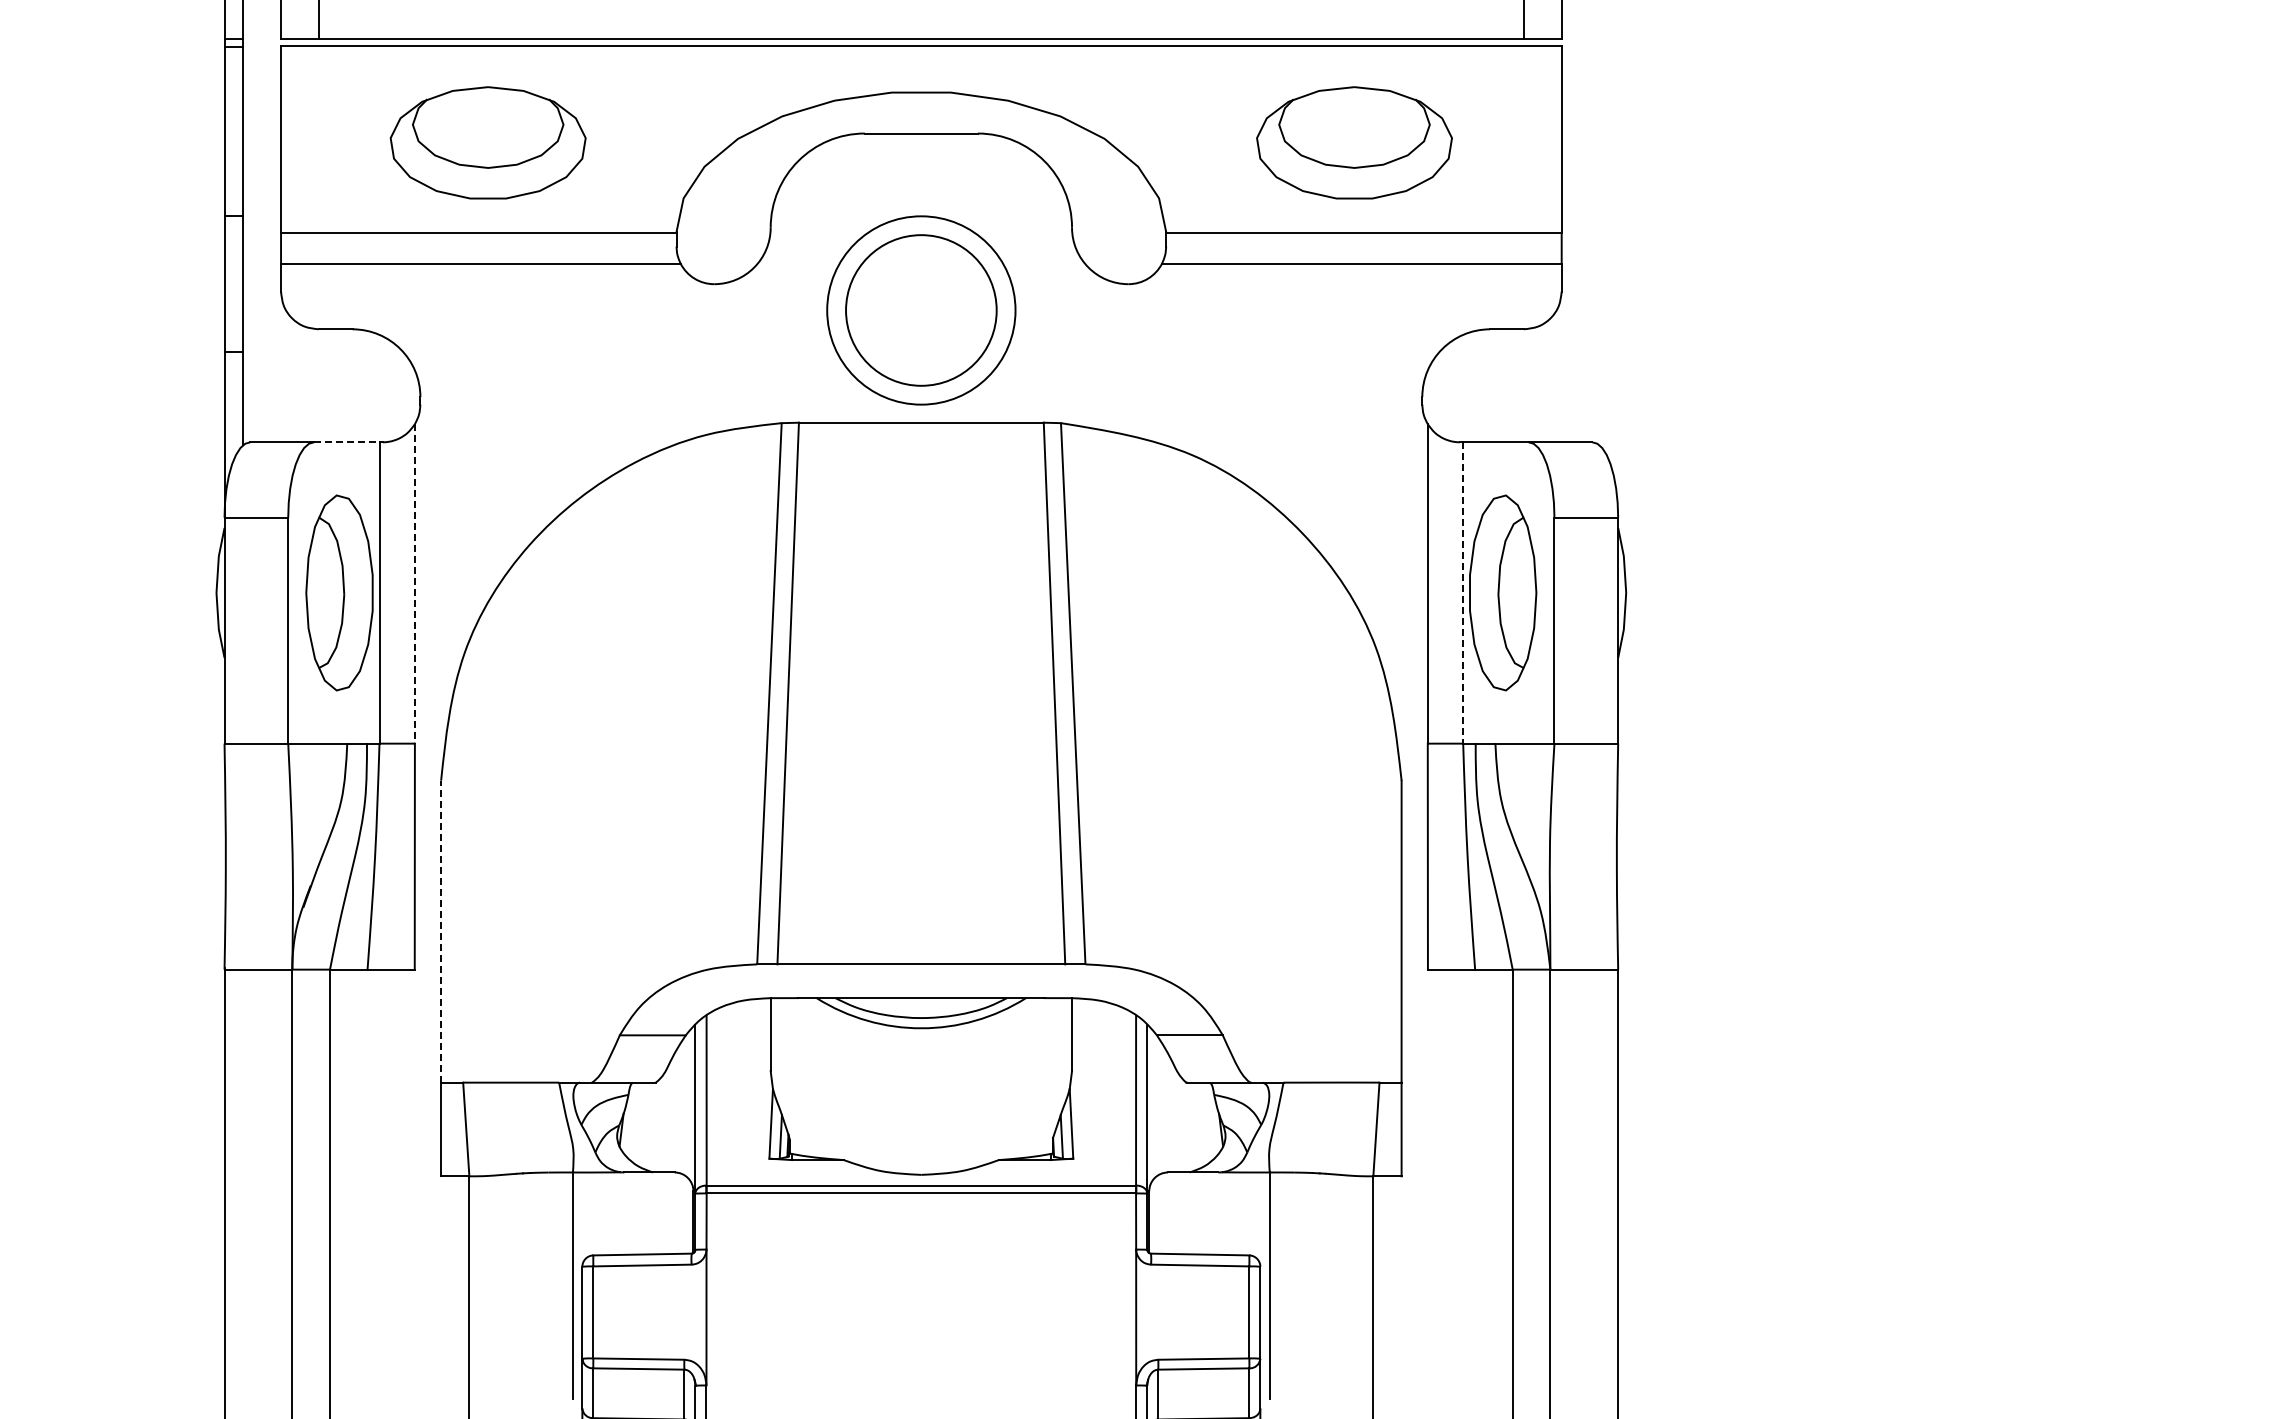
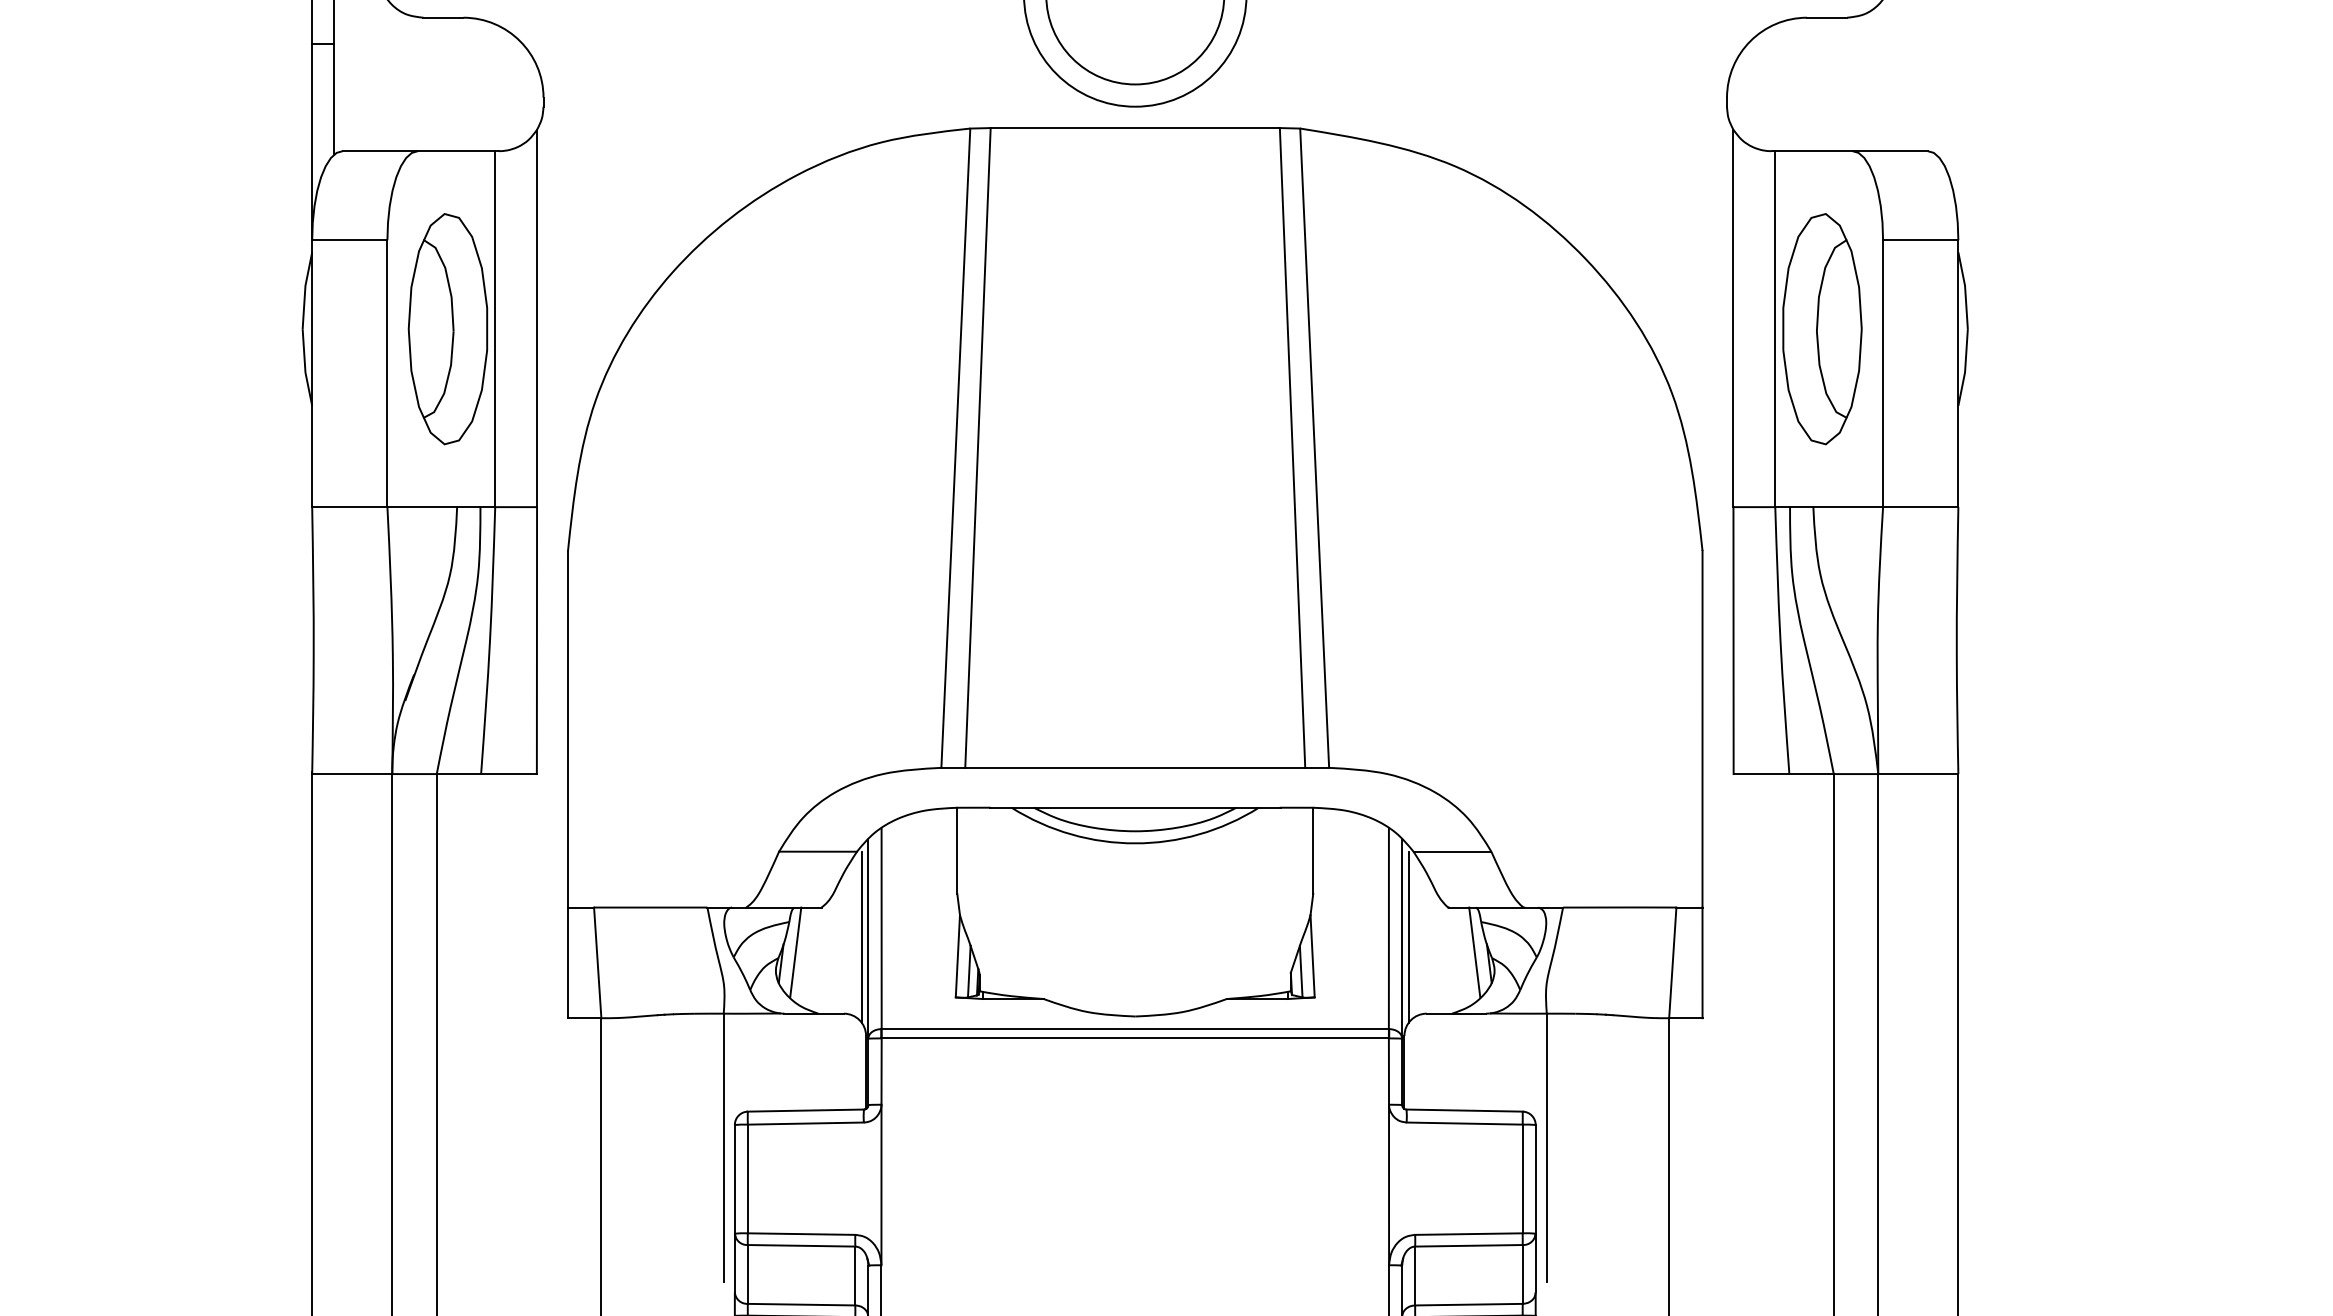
line: (346, 442) -> (456, 151), dashed -> solid
line: (414, 583) -> (536, 317), dashed -> solid
line: (1463, 592) -> (1775, 328), dashed -> solid
line: (441, 931) -> (568, 729), dashed -> solid
line: (689, 1107) -> (861, 936), added
line: (1152, 1107) -> (1408, 936), added
line: (633, 1120) -> (795, 952), added
line: (1208, 1120) -> (1474, 952), added

